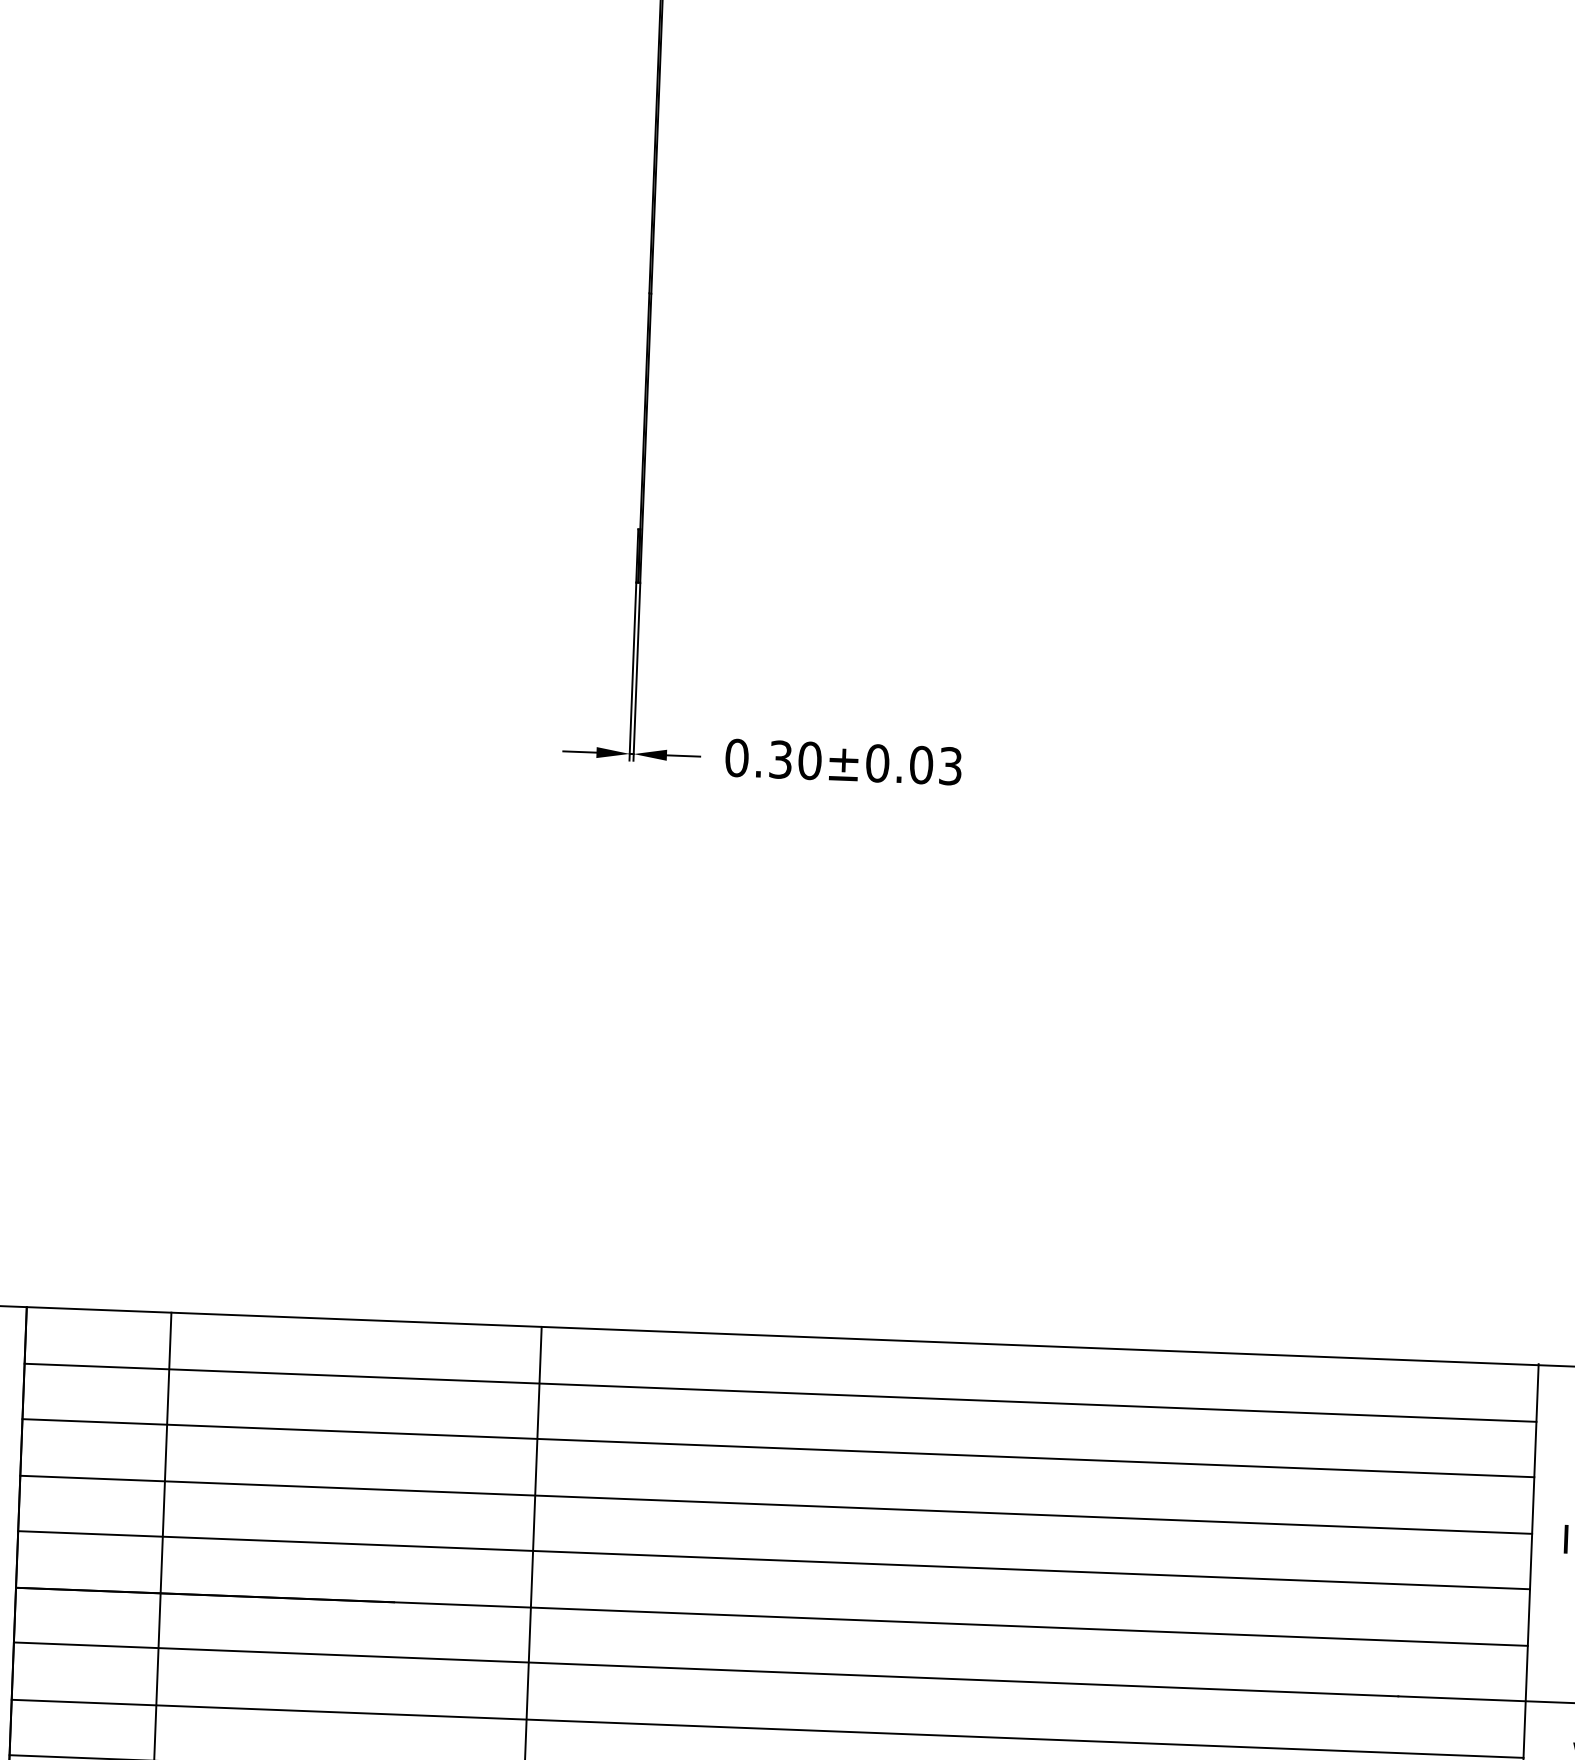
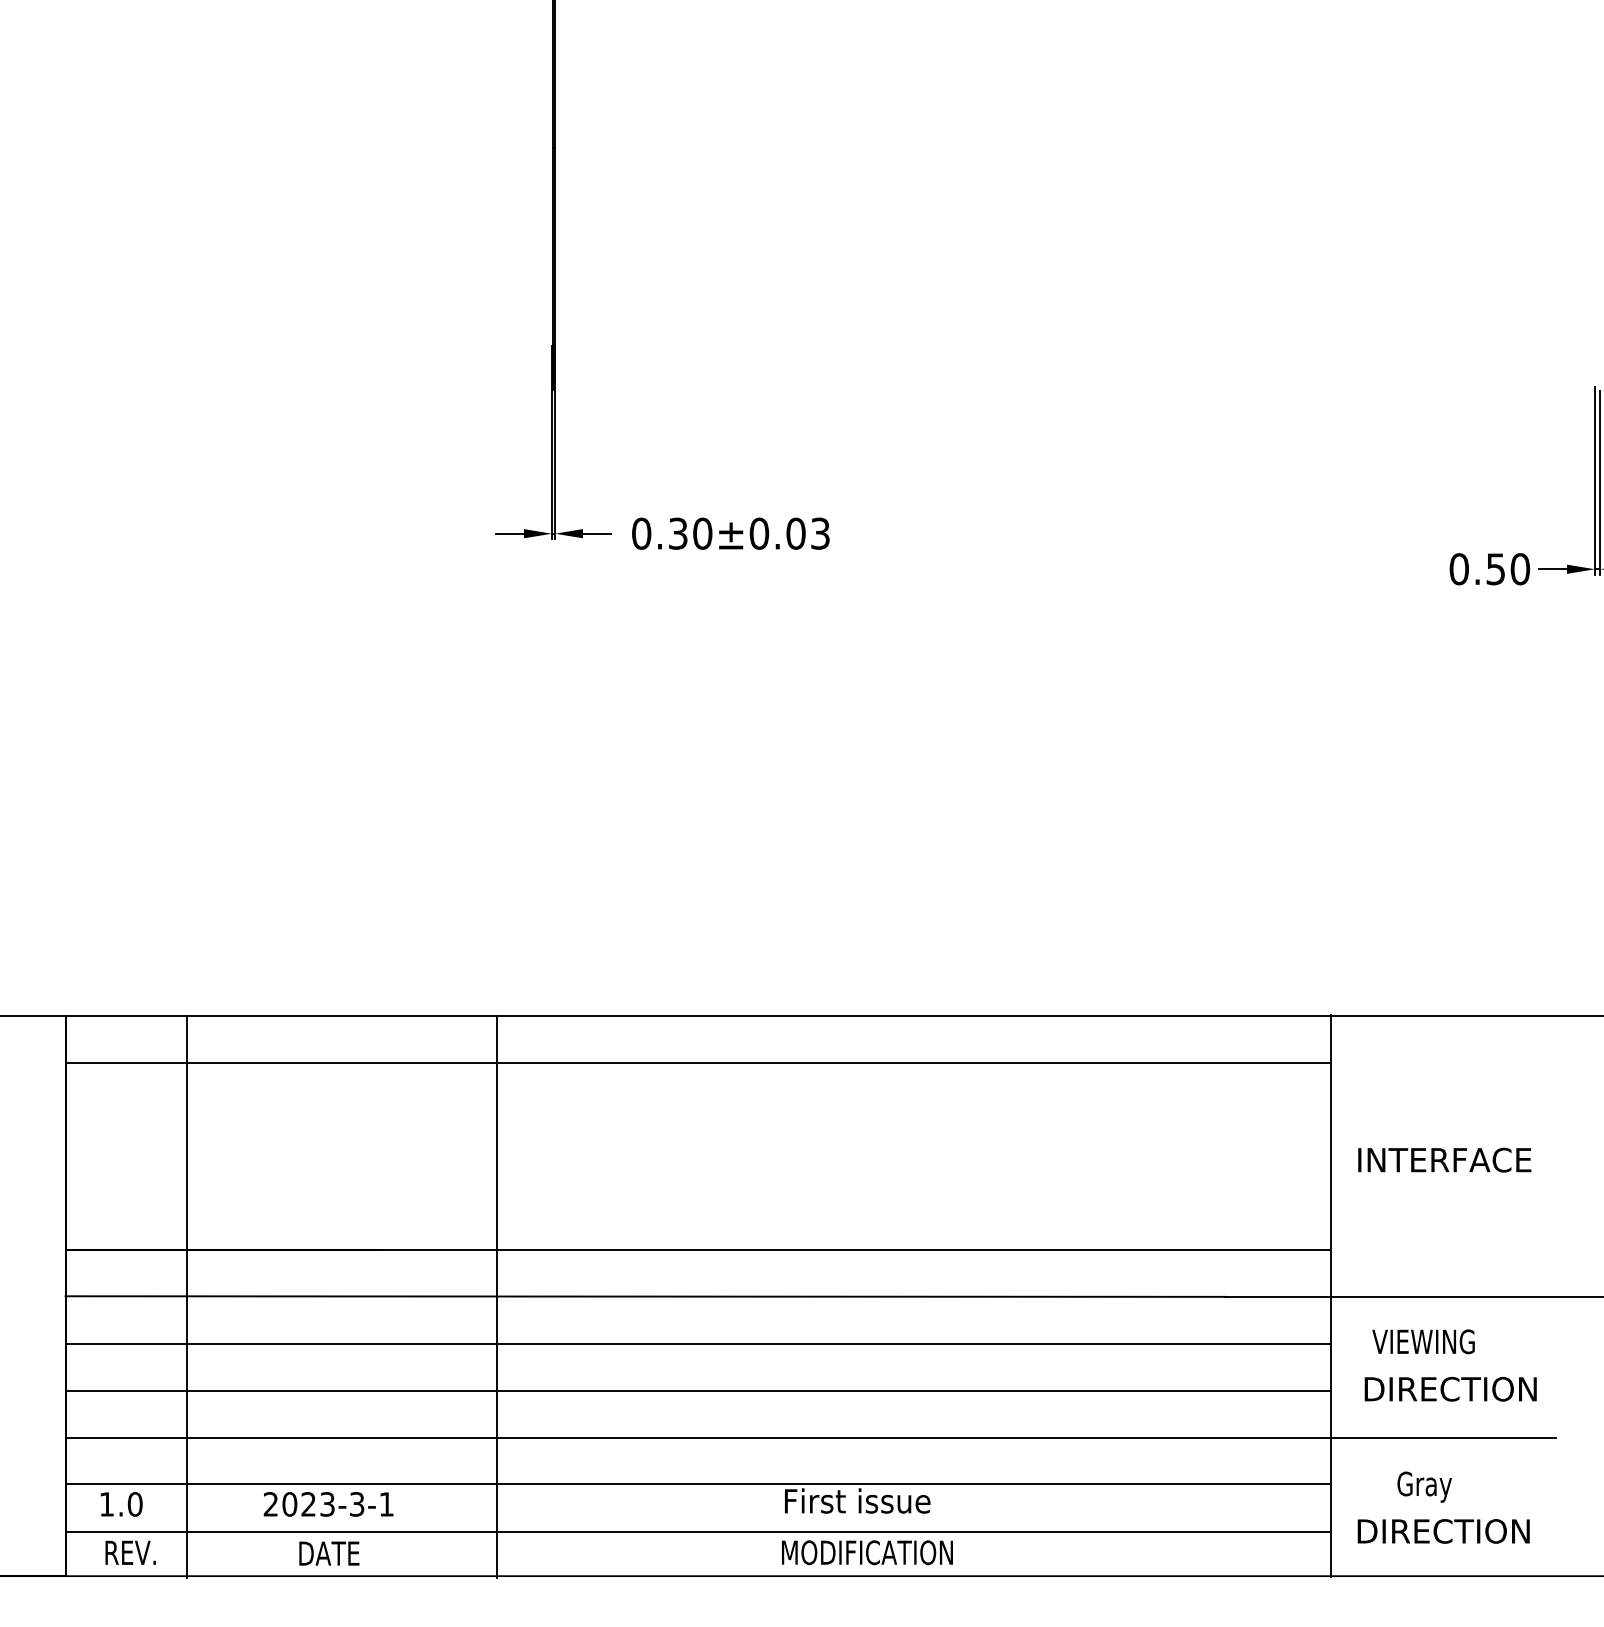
line: (778, 1448) -> (698, 1109), removed
line: (776, 1504) -> (698, 1156), removed
line: (774, 1560) -> (698, 1203), removed

